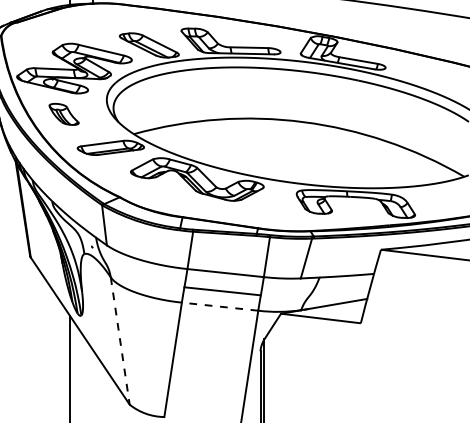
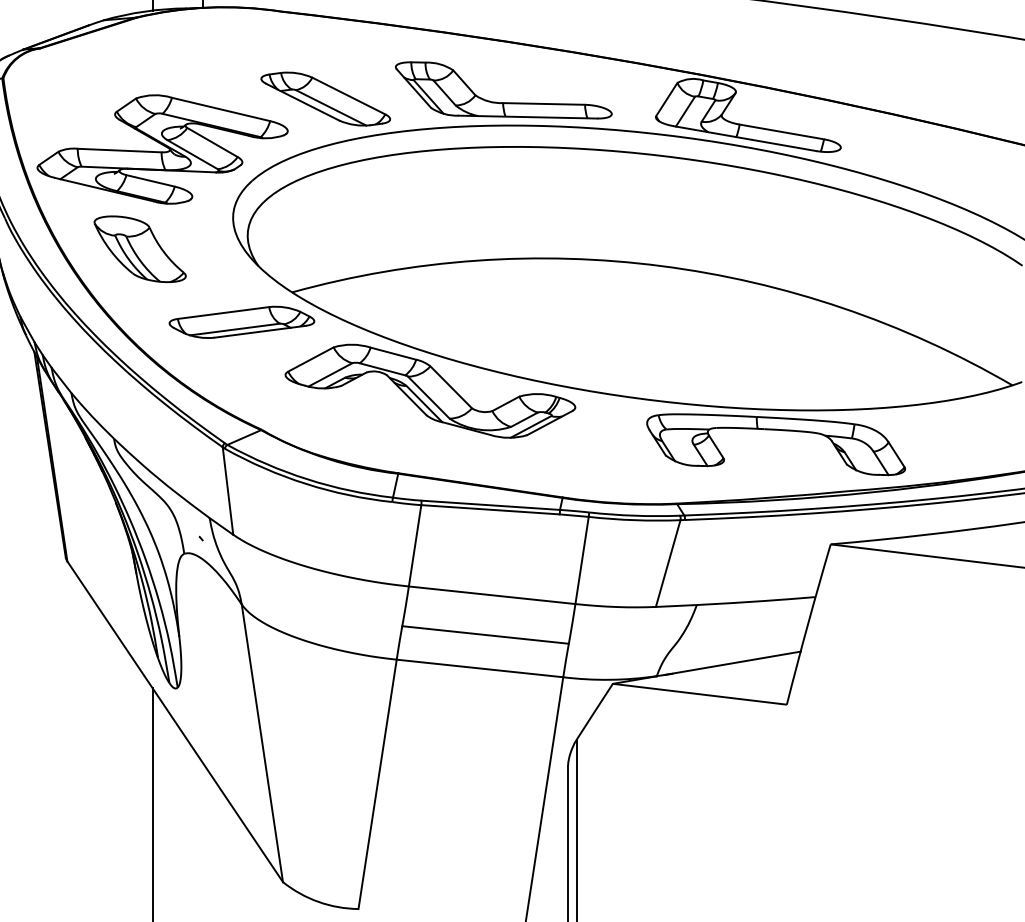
part: (63, 114) -> (138, 249), size x1.43
line: (219, 306) -> (478, 668), dashed -> solid
line: (120, 341) -> (262, 744), dashed -> solid

